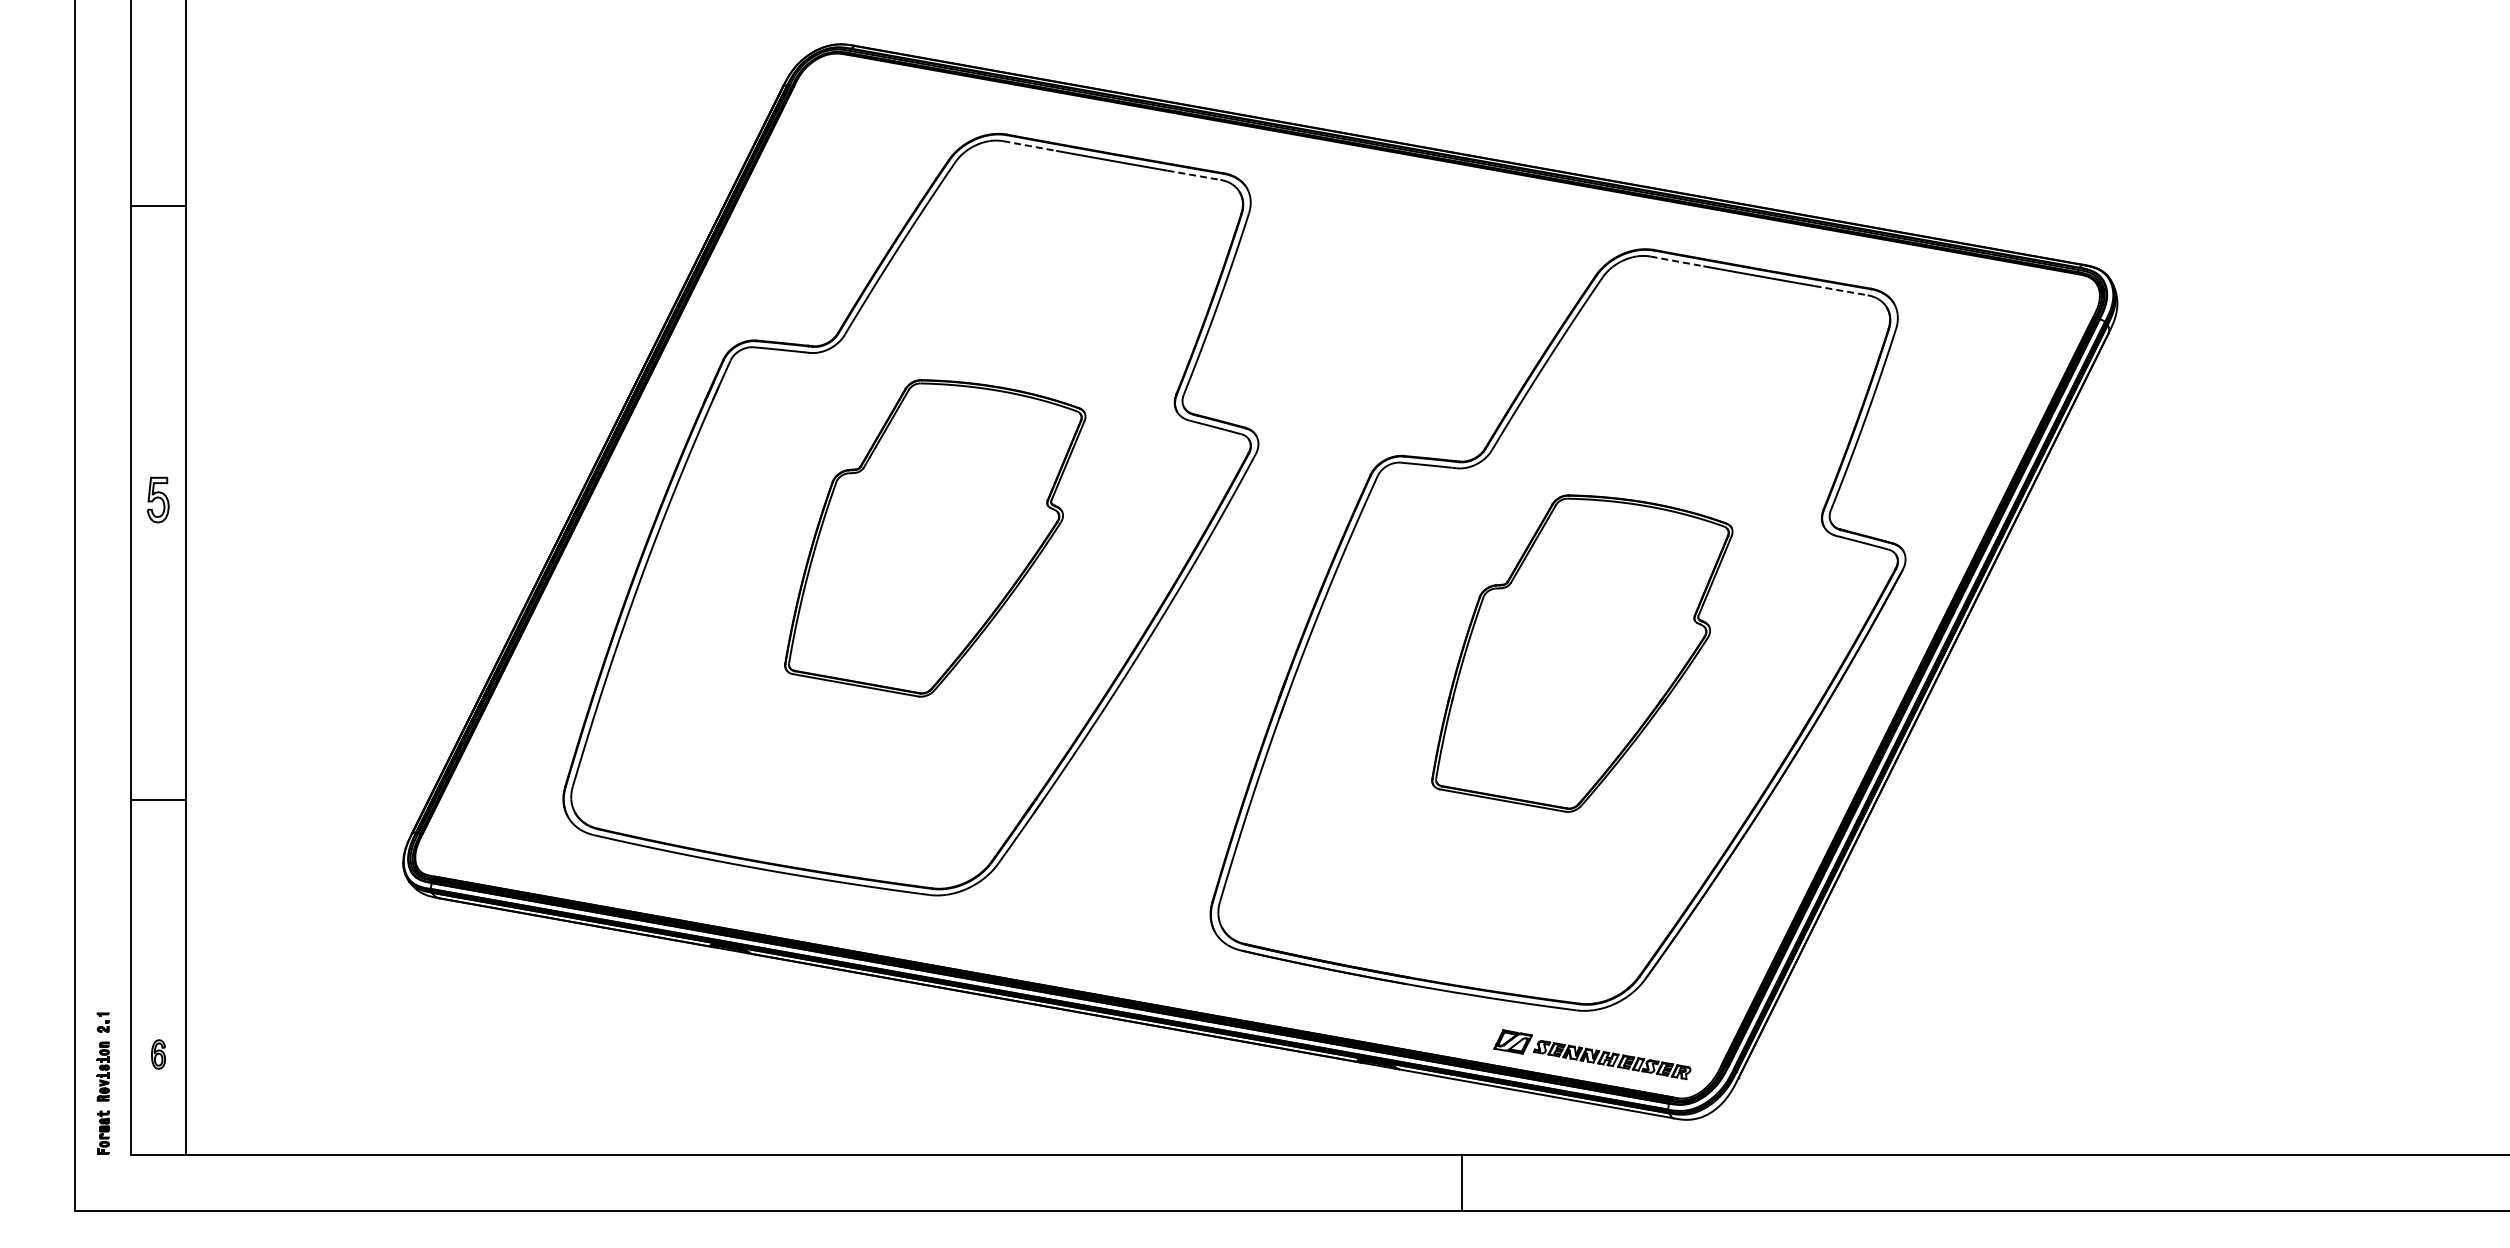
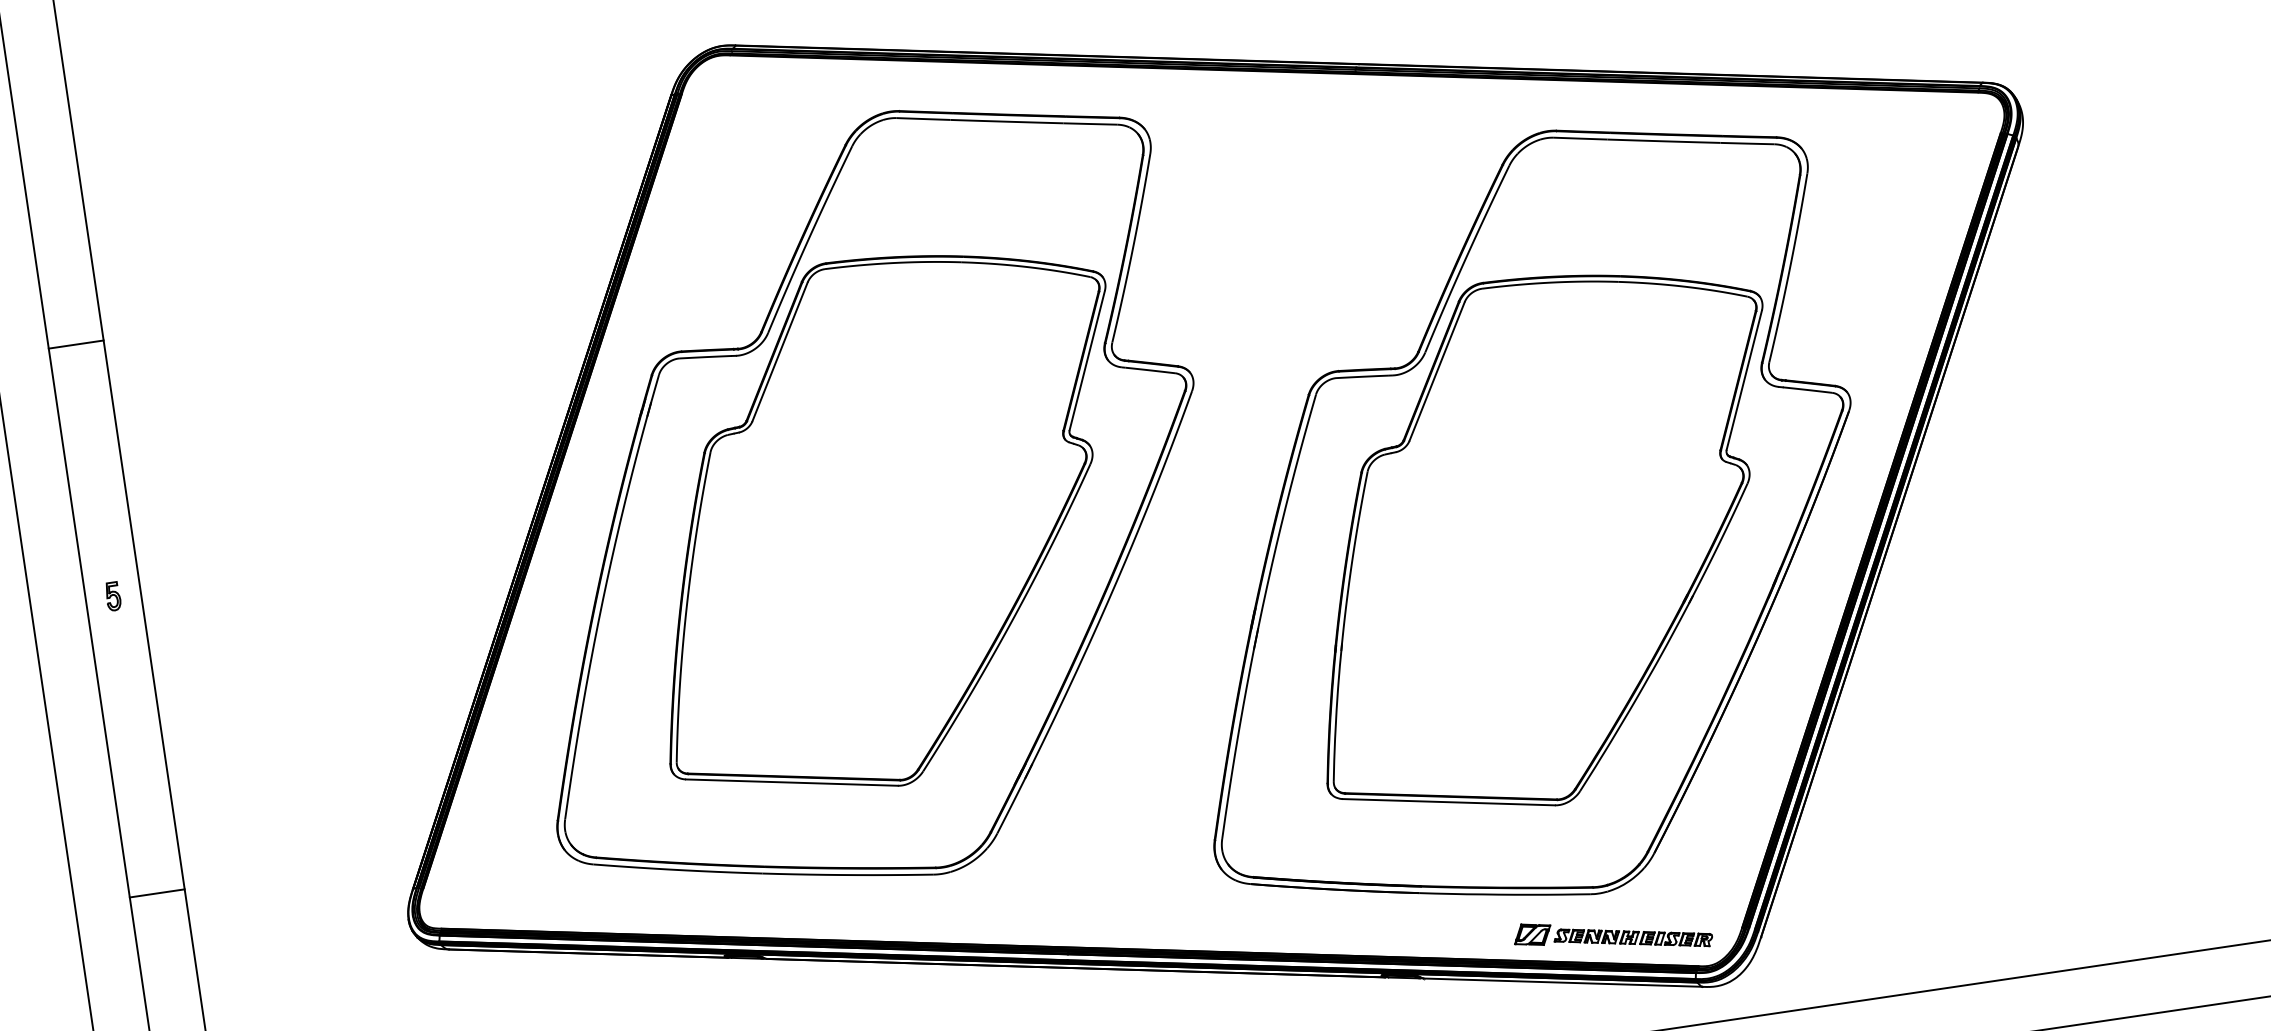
line: (1029, 146) -> (923, 119), dashed -> solid
line: (1193, 175) -> (1089, 124), dashed -> solid
line: (158, 206) -> (76, 344), moved
line: (1676, 261) -> (1580, 138), dashed -> solid
line: (1841, 290) -> (1747, 143), dashed -> solid
part: (158, 499) -> (113, 595), size x0.62
part: (935, 538) -> (887, 521), size x1.67
part: (1582, 653) -> (1544, 540), size x1.67

